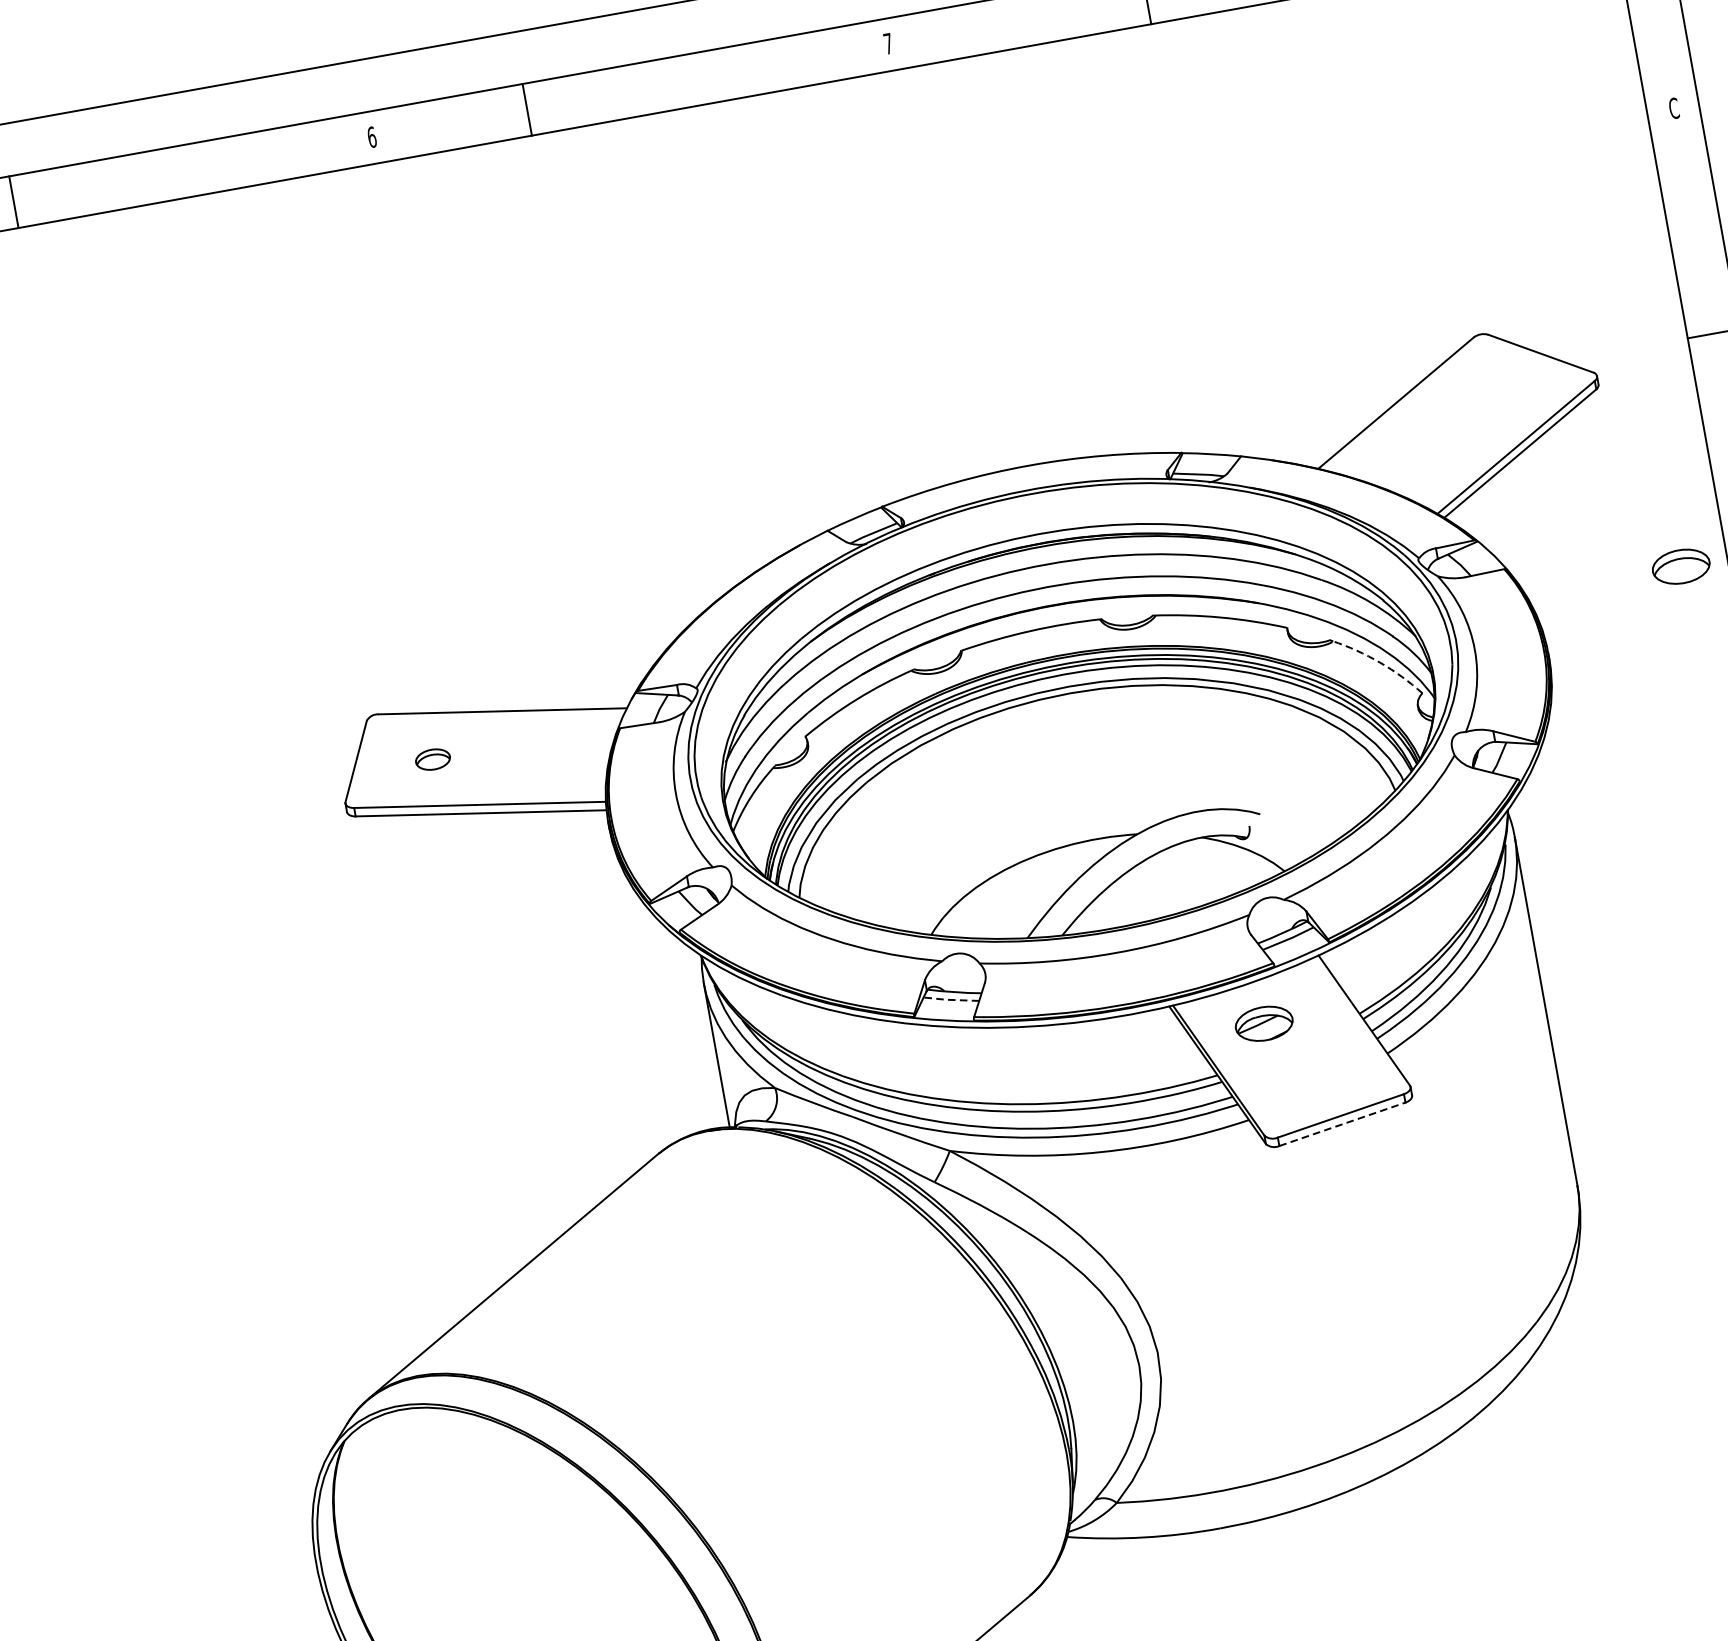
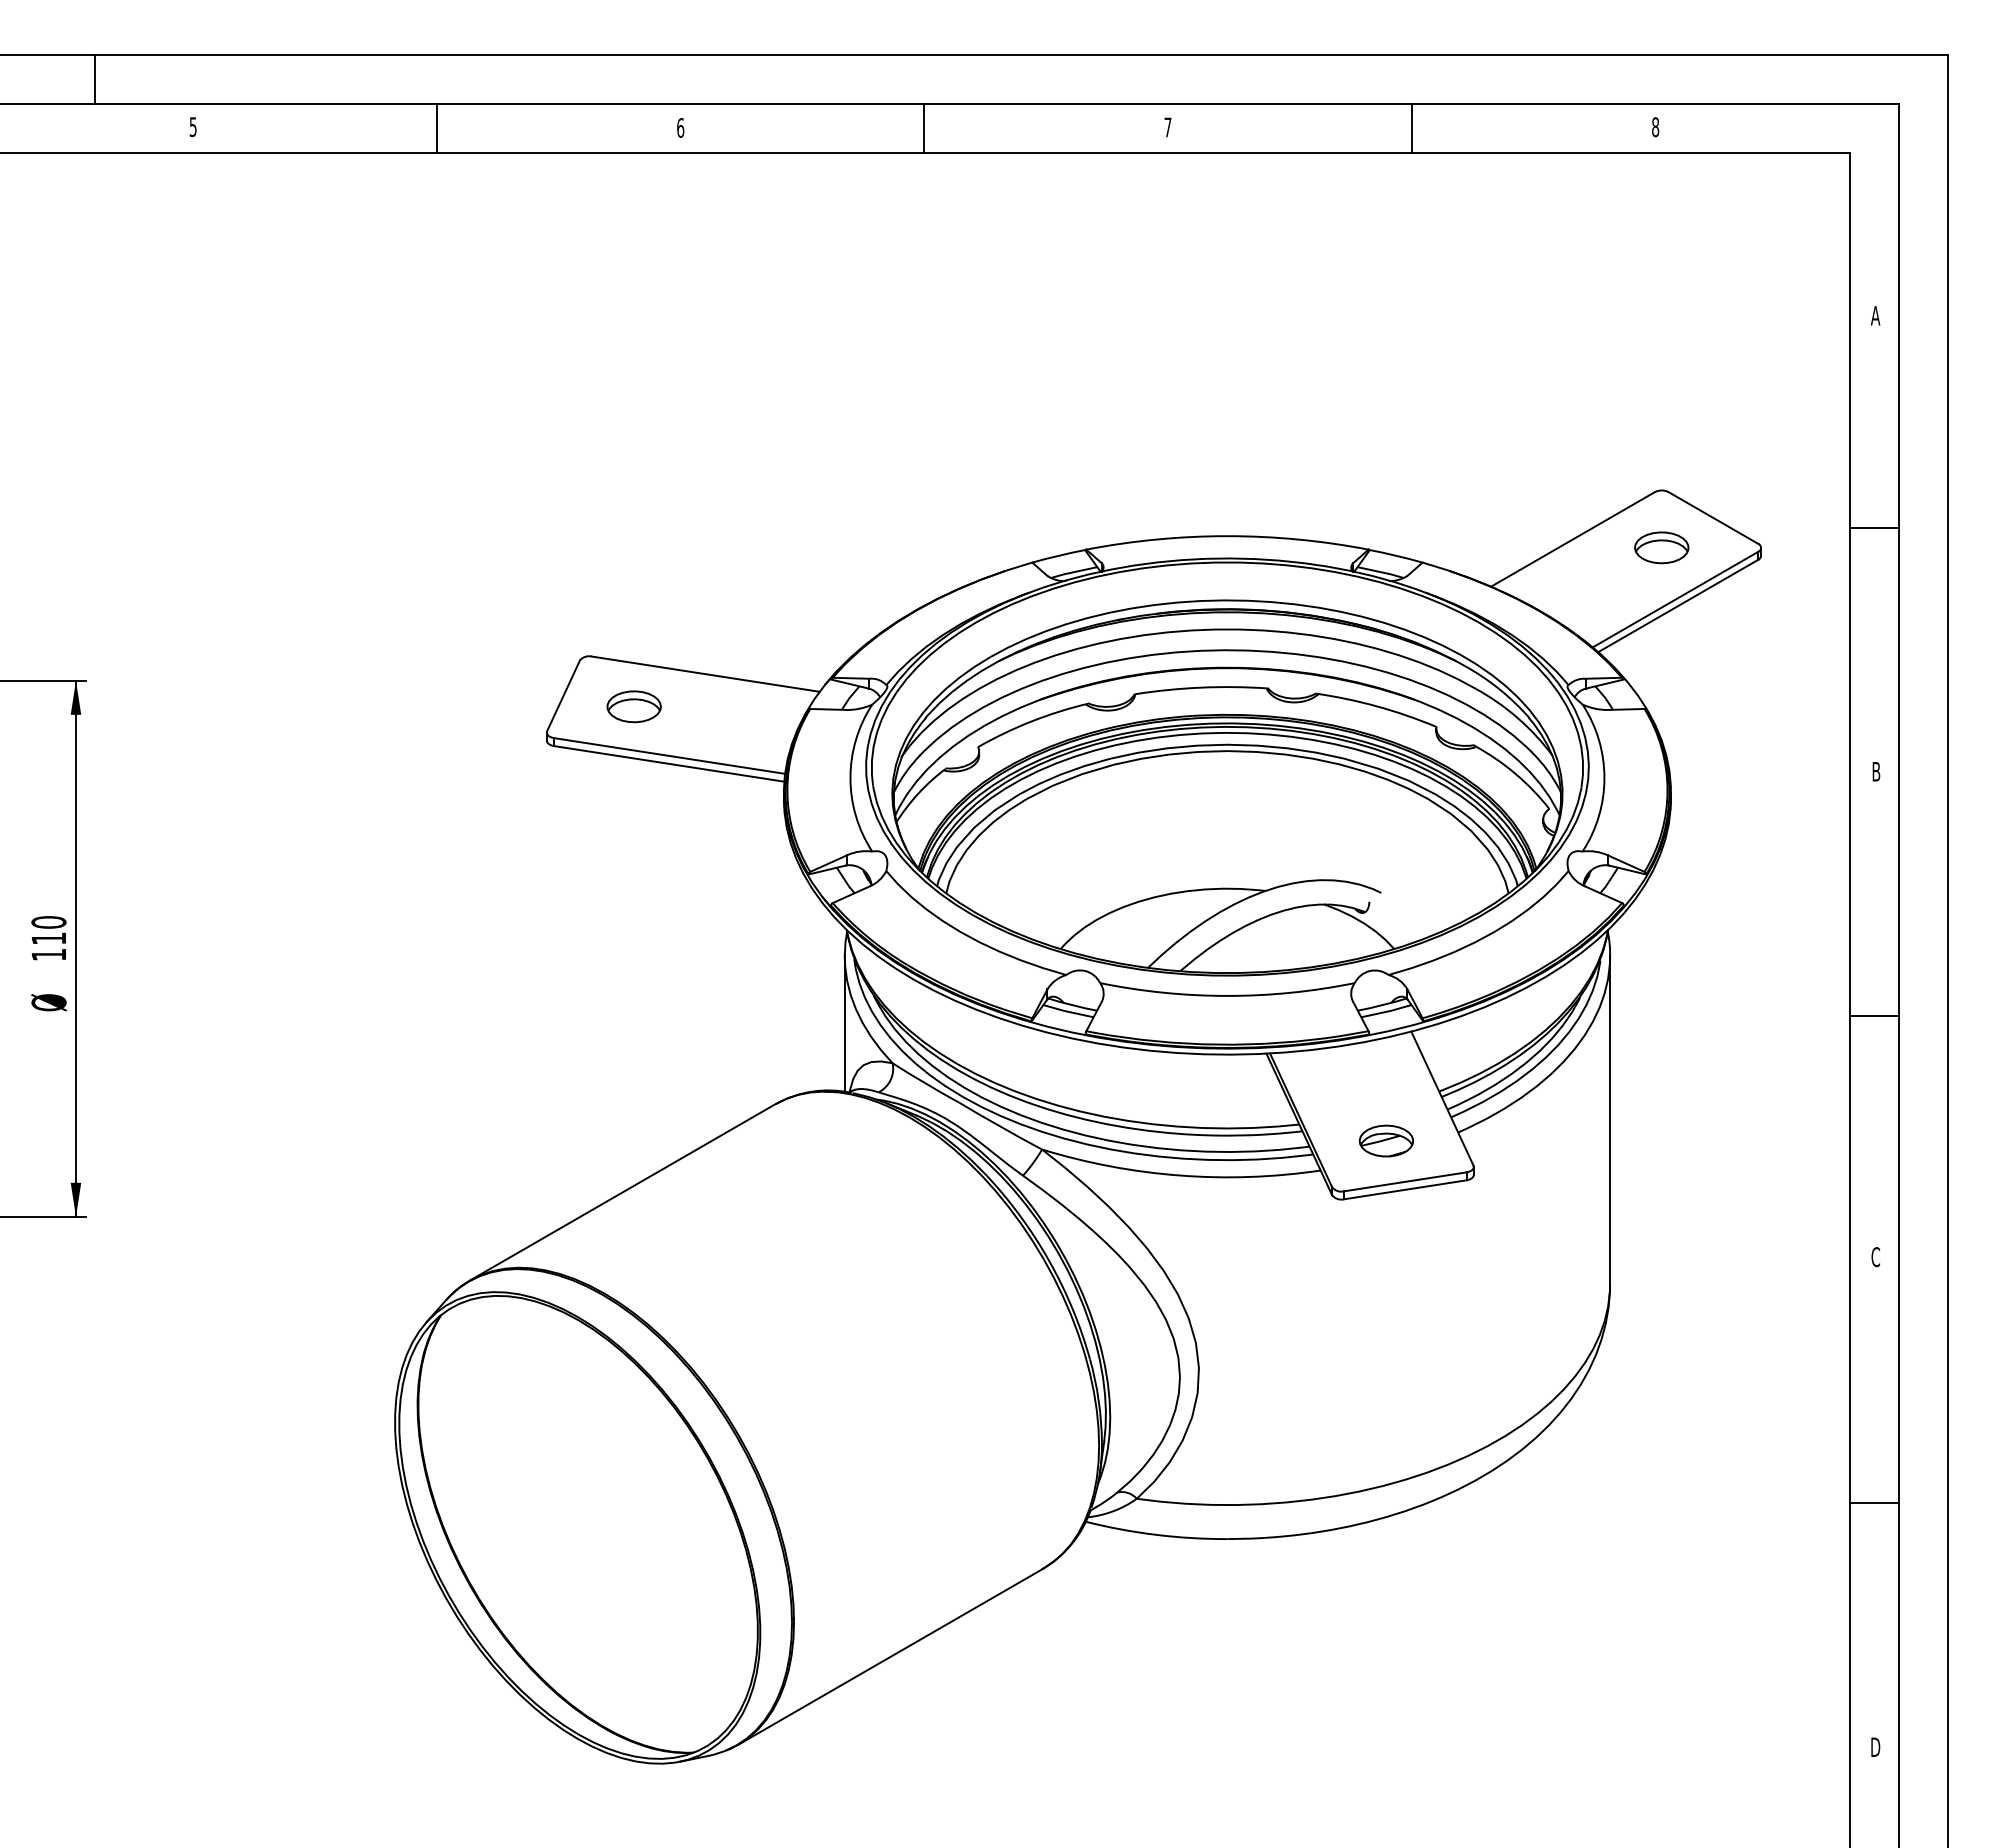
text: (1673, 108) -> (1875, 315), C -> A
line: (527, 109) -> (924, 128), moved
line: (13, 202) -> (436, 128), moved
part: (1680, 566) -> (1661, 547), moved
arc: (1379, 662) -> (1515, 773), dashed -> solid
part: (432, 759) -> (633, 706), size x1.67
line: (950, 999) -> (1067, 1011), dashed -> solid
part: (1263, 1023) -> (1385, 1140), moved
line: (1342, 1123) -> (1405, 1189), dashed -> solid

